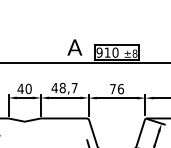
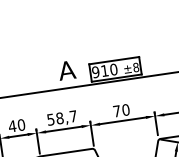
text: (54, 88) -> (50, 120), 48,7 -> 58,7
text: (121, 88) -> (126, 109), 76 -> 70

